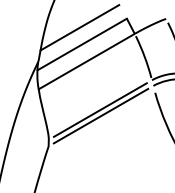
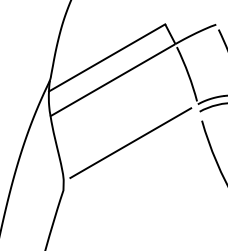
line: (79, 27) -> (103, 35), removed
line: (100, 115) -> (130, 150), removed

